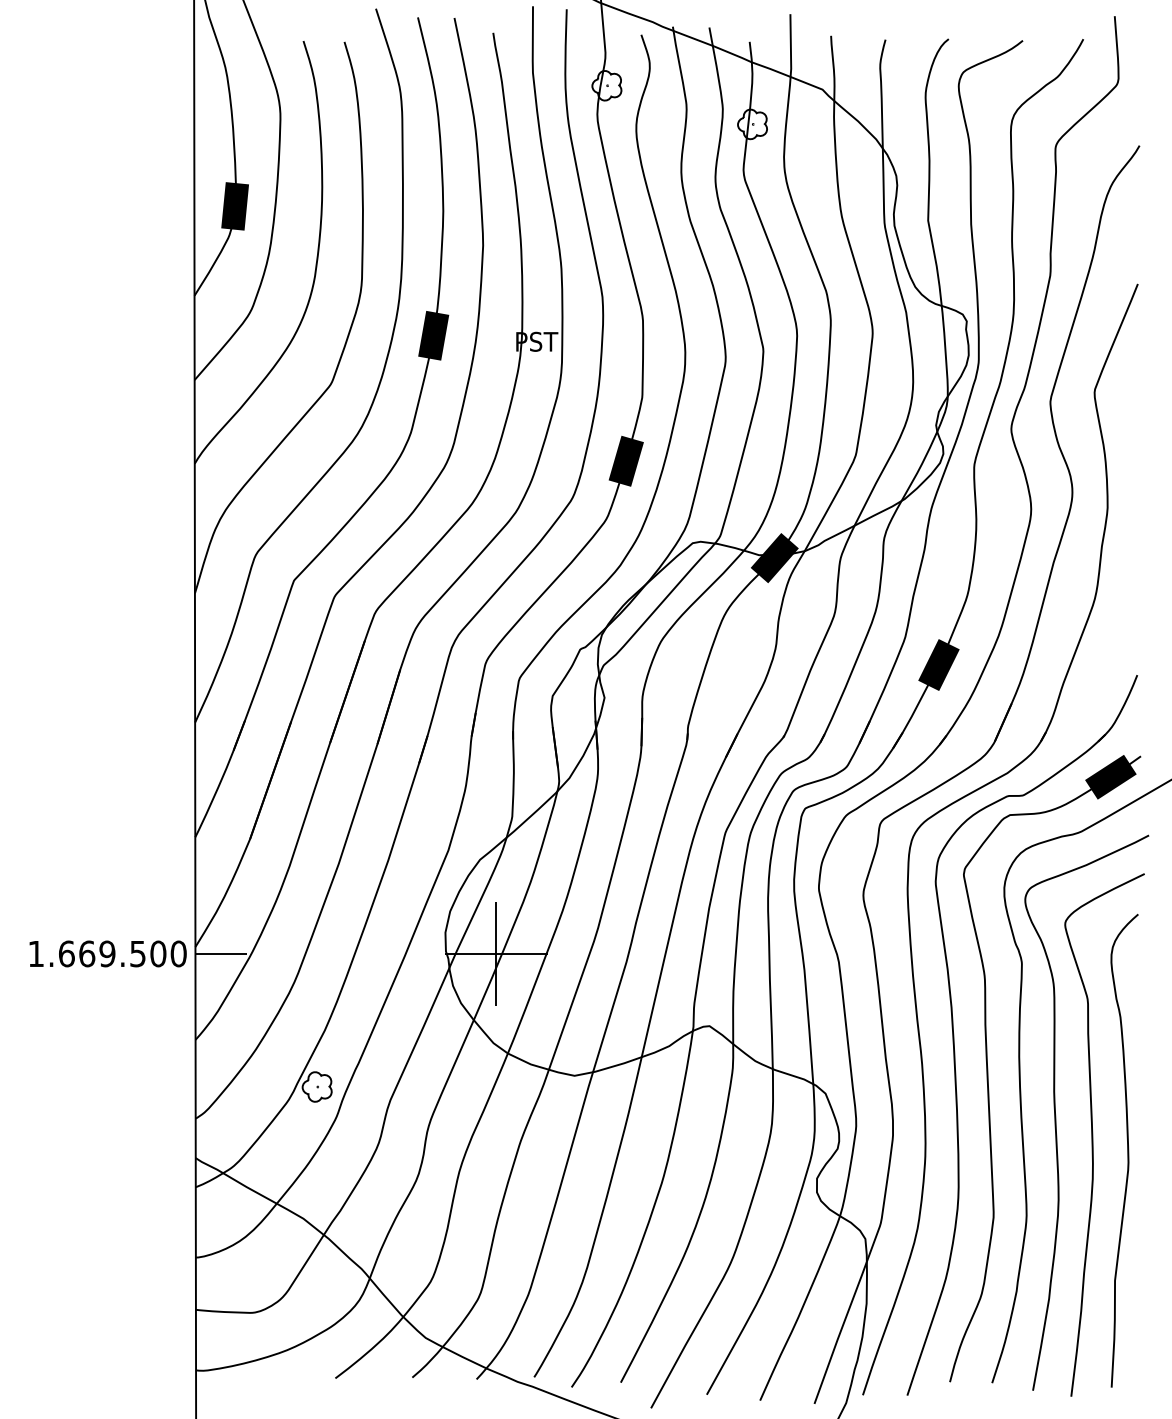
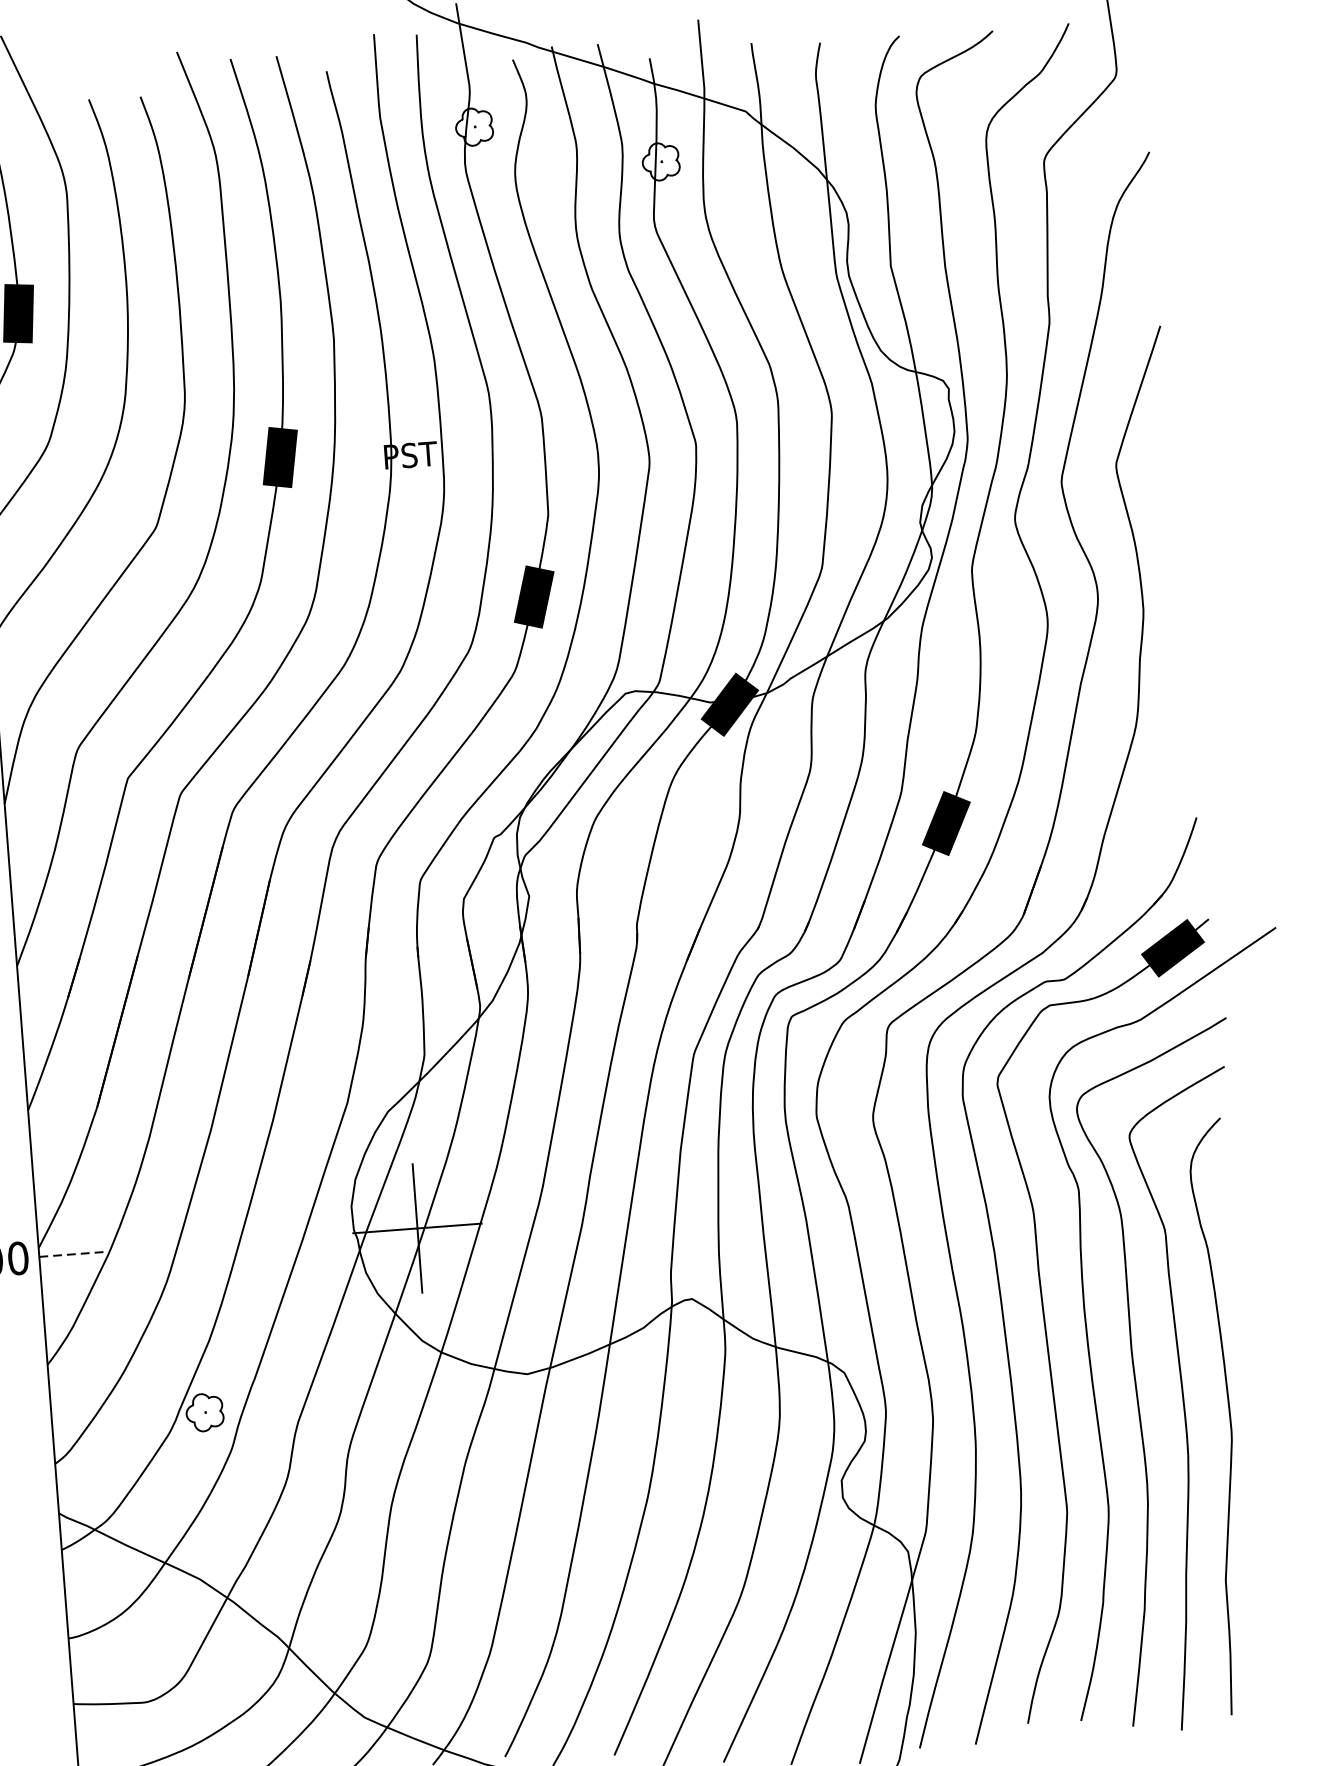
line: (221, 953) -> (72, 1253), solid -> dashed

